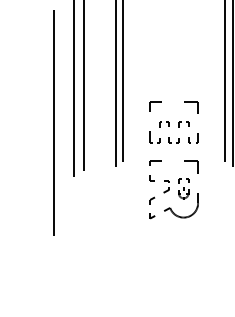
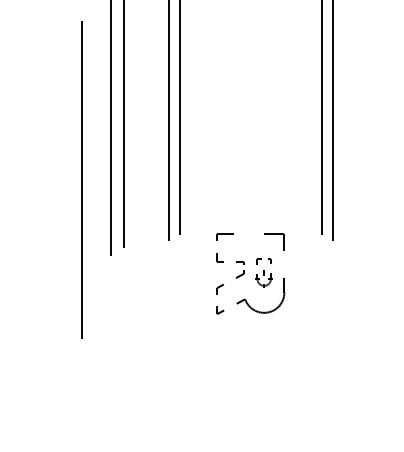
part: (173, 122) -> (250, 179), removed

